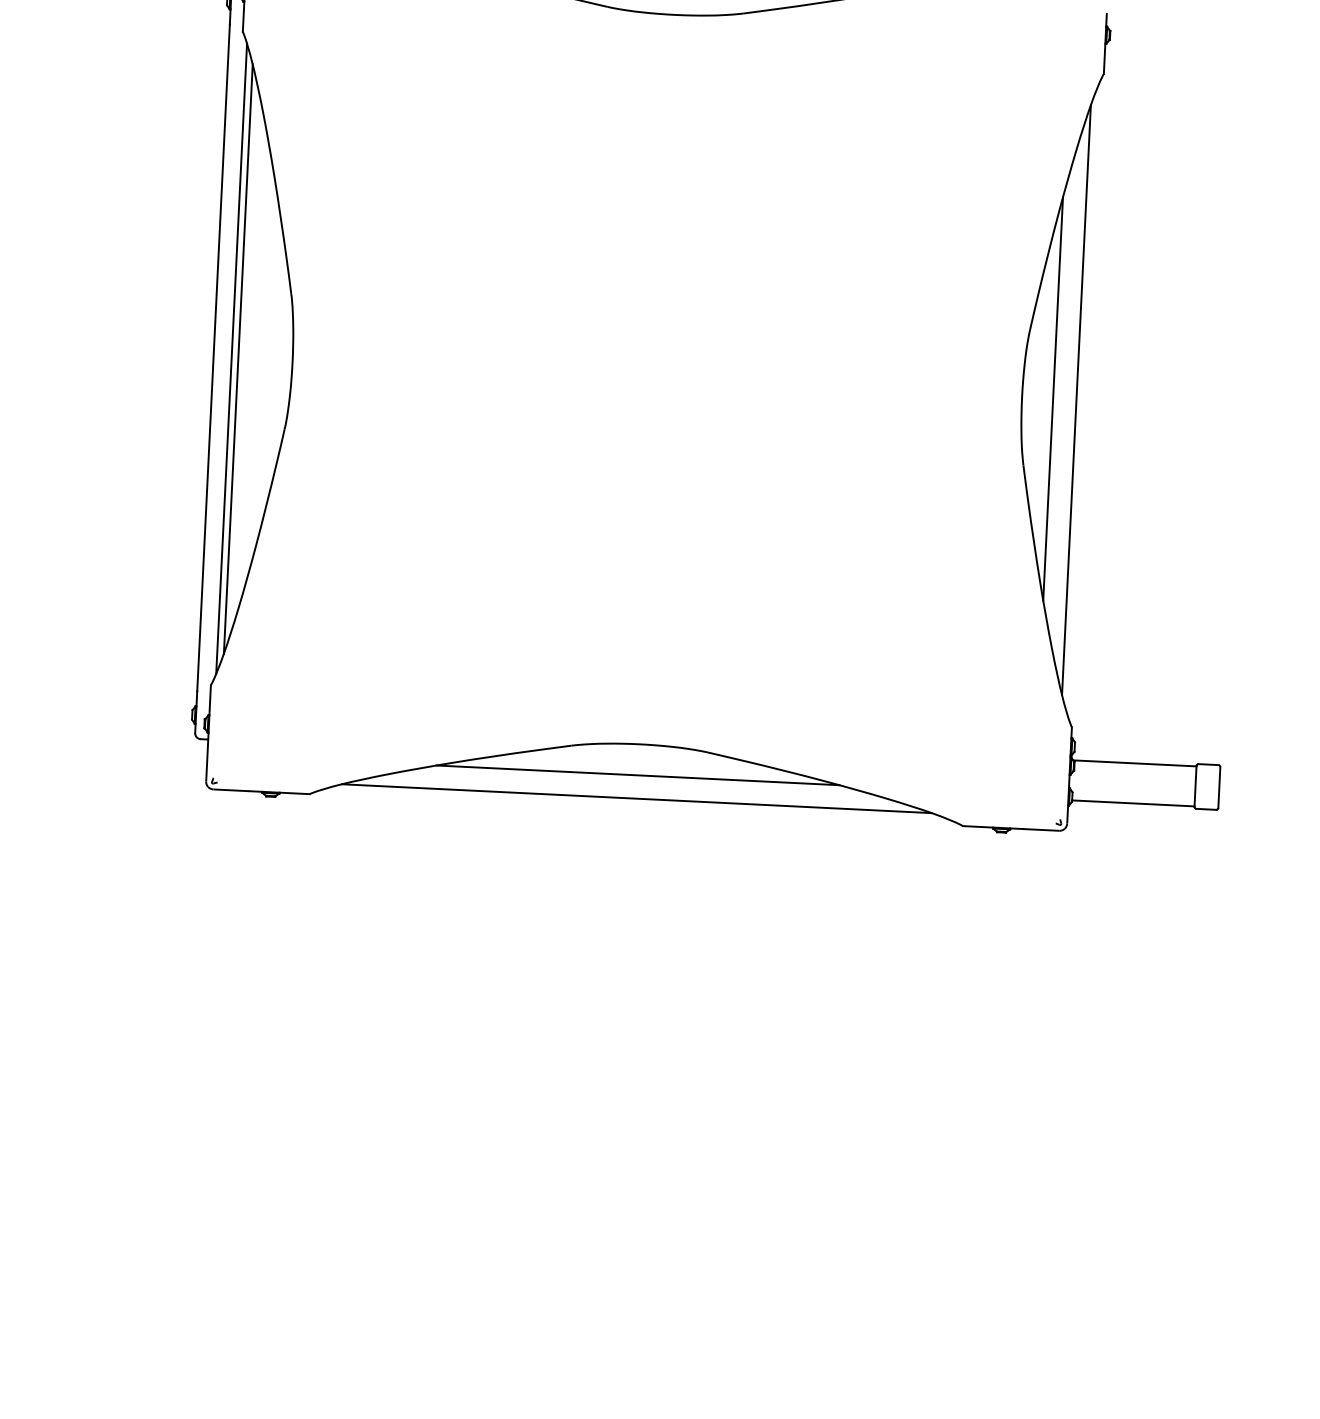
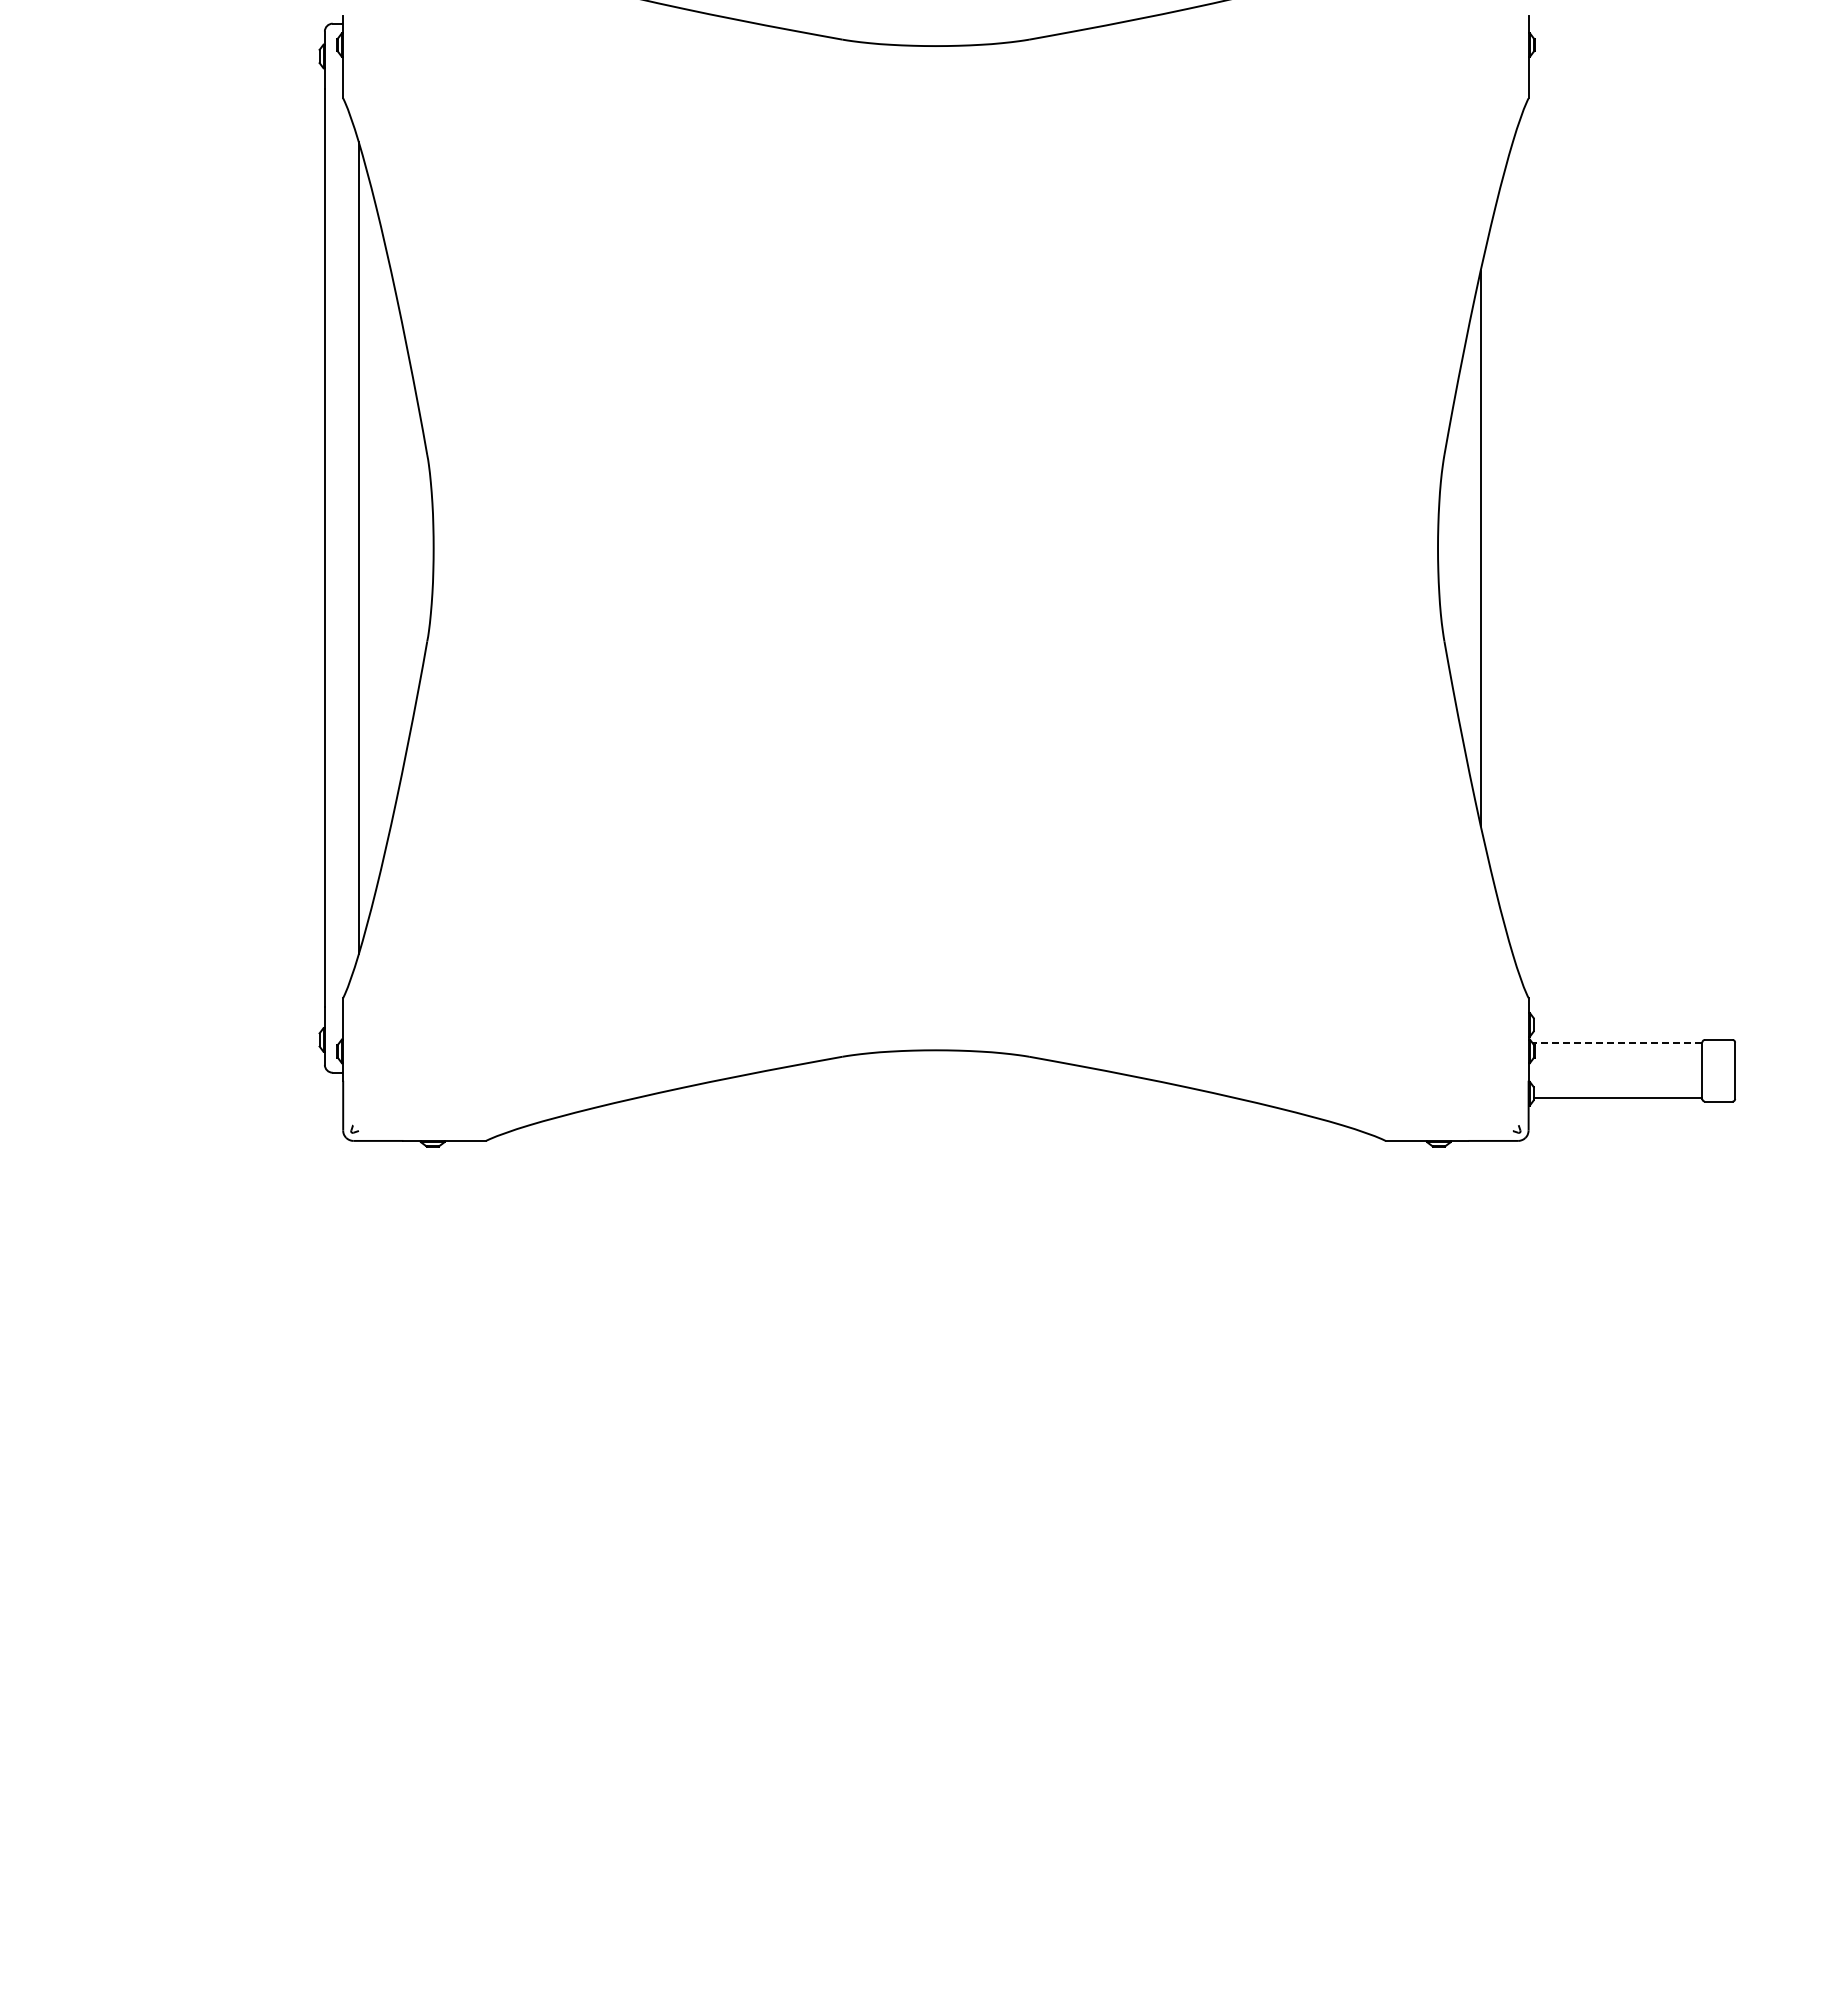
line: (231, 359) -> (349, 548), removed
line: (1076, 400) -> (1512, 548), removed
line: (1134, 763) -> (1617, 1043), solid -> dashed
line: (637, 775) -> (935, 1093), removed
line: (636, 798) -> (935, 1125), removed

